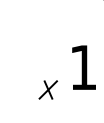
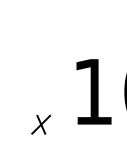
part: (47, 89) -> (40, 124), size x0.7

